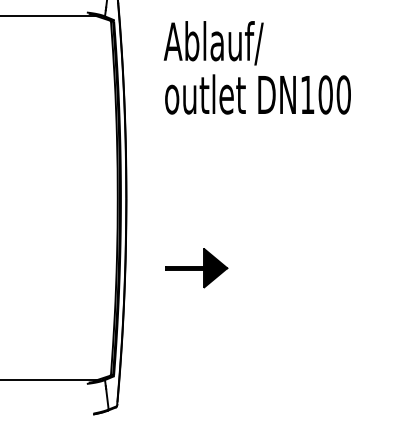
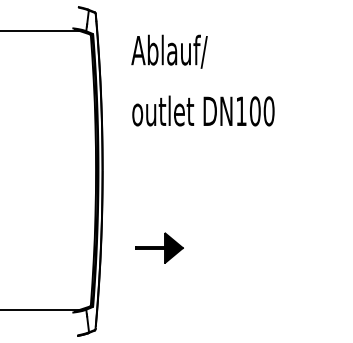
text: (258, 93) -> (203, 110), moved
part: (196, 267) -> (159, 247), moved

